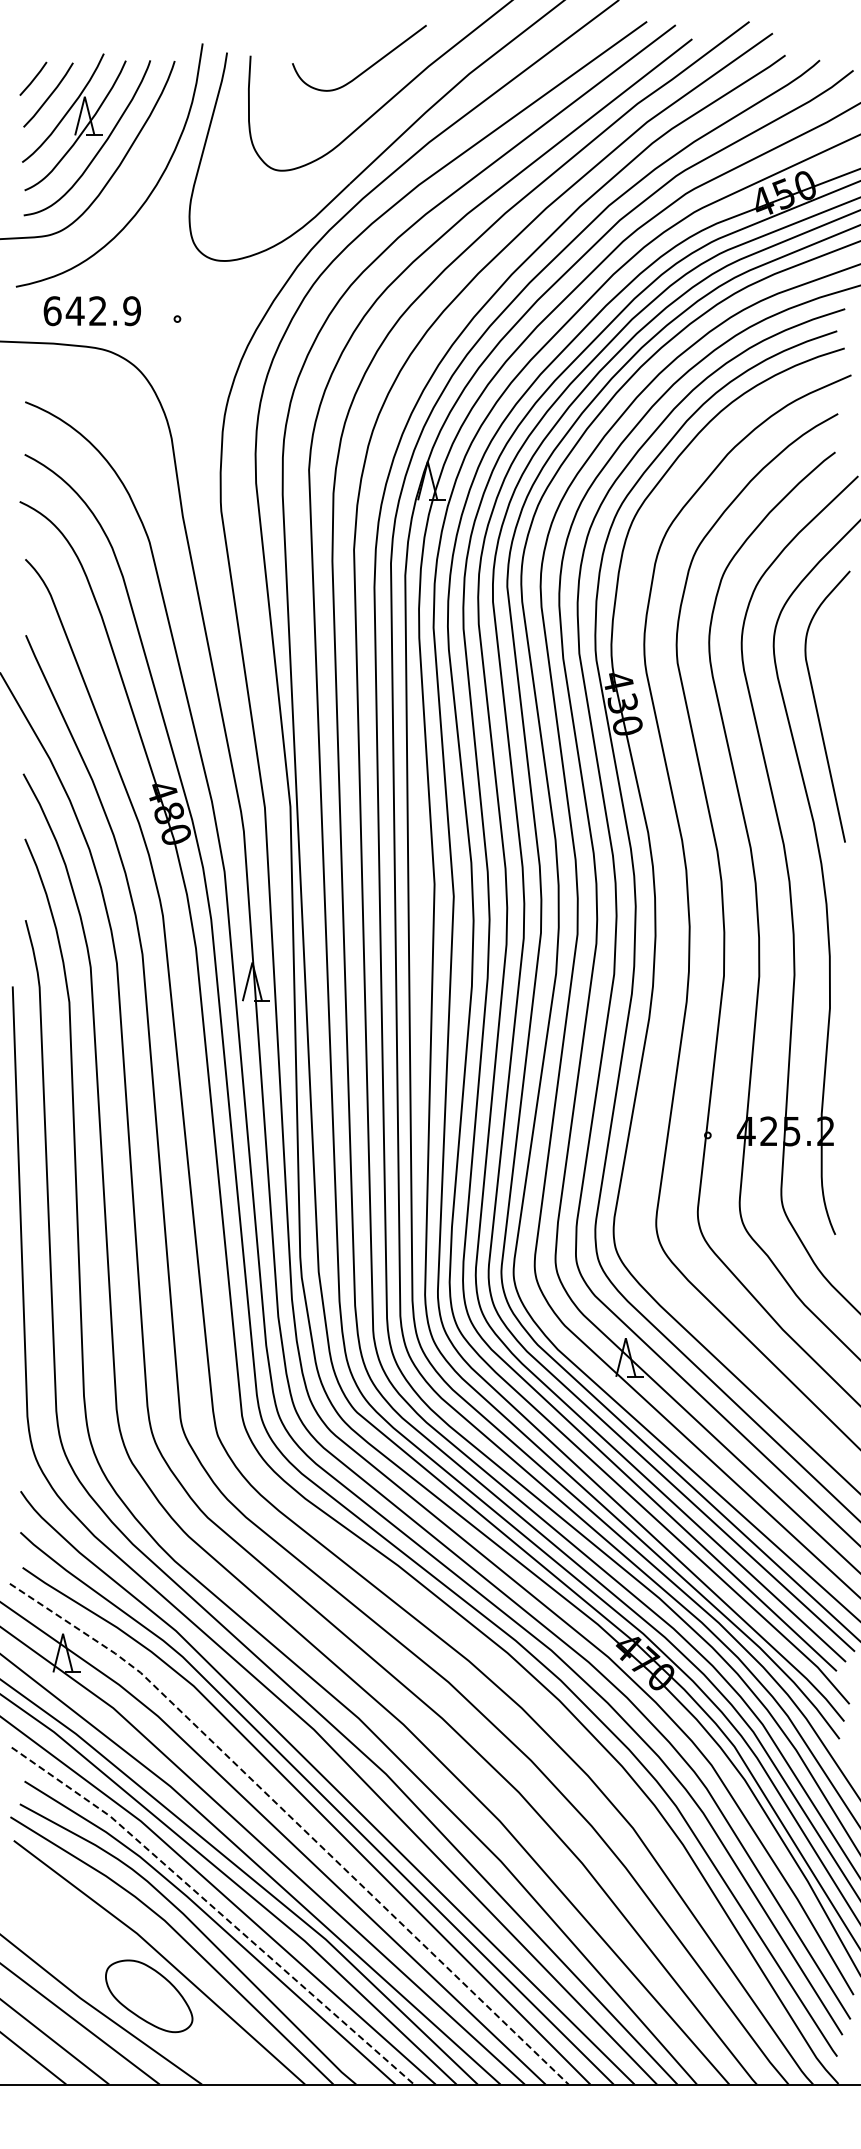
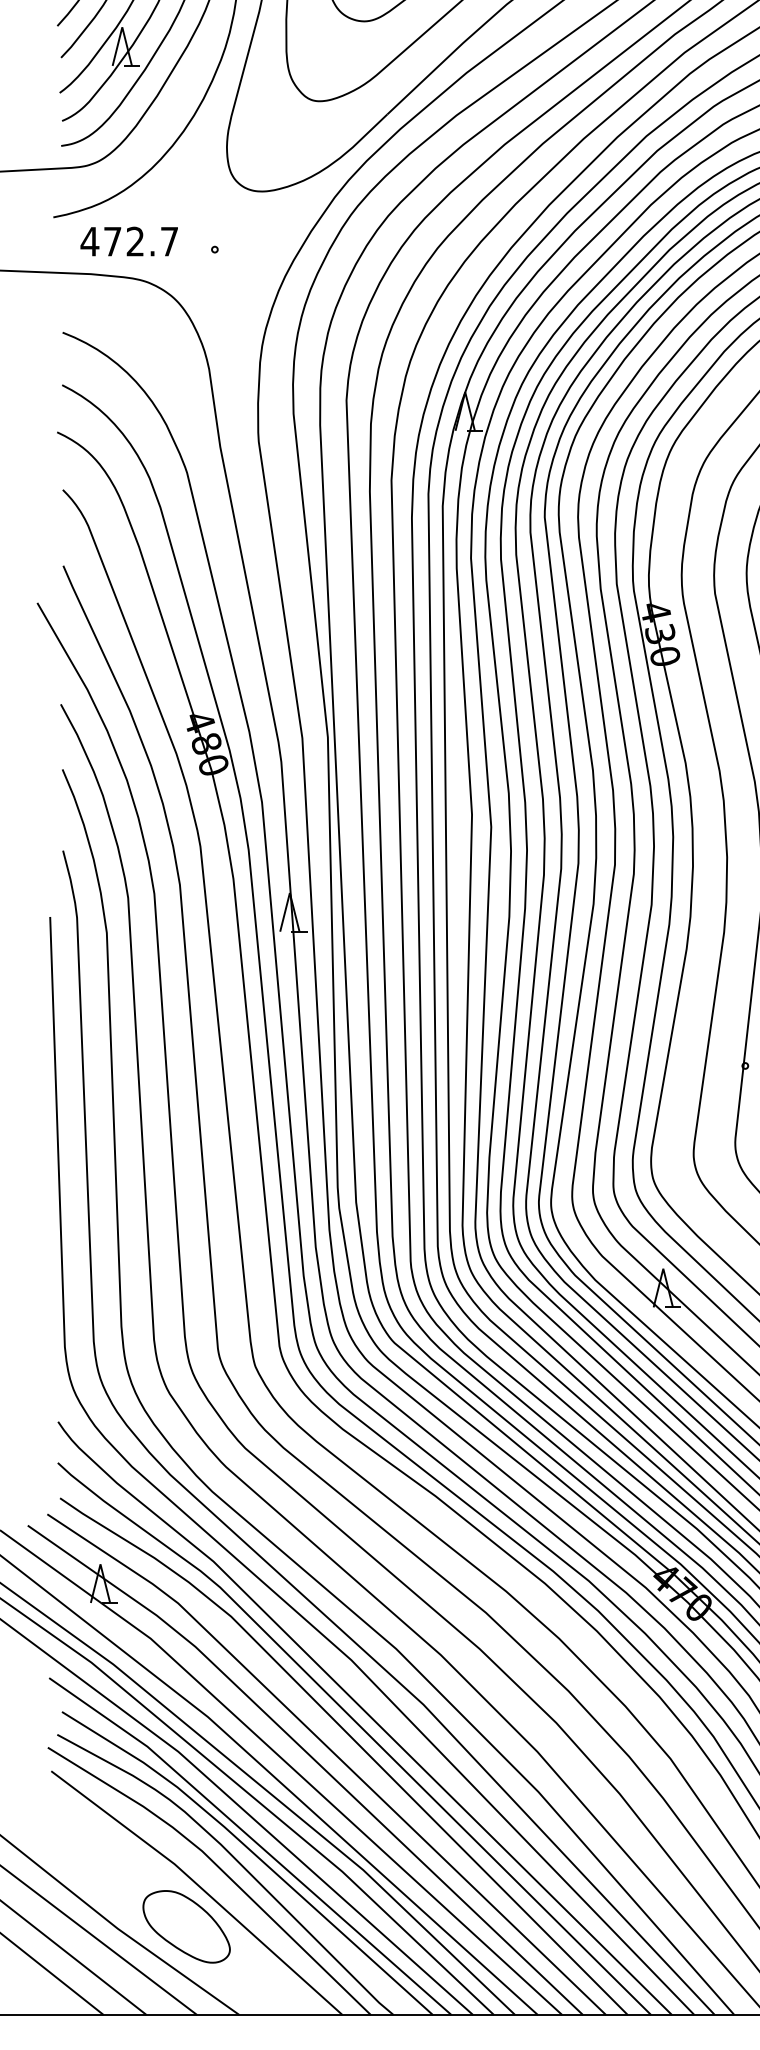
text: (91, 311) -> (128, 242), 642.9 -> 472.7
line: (297, 1823) -> (334, 1754), dashed -> solid
line: (217, 1910) -> (254, 1841), dashed -> solid

